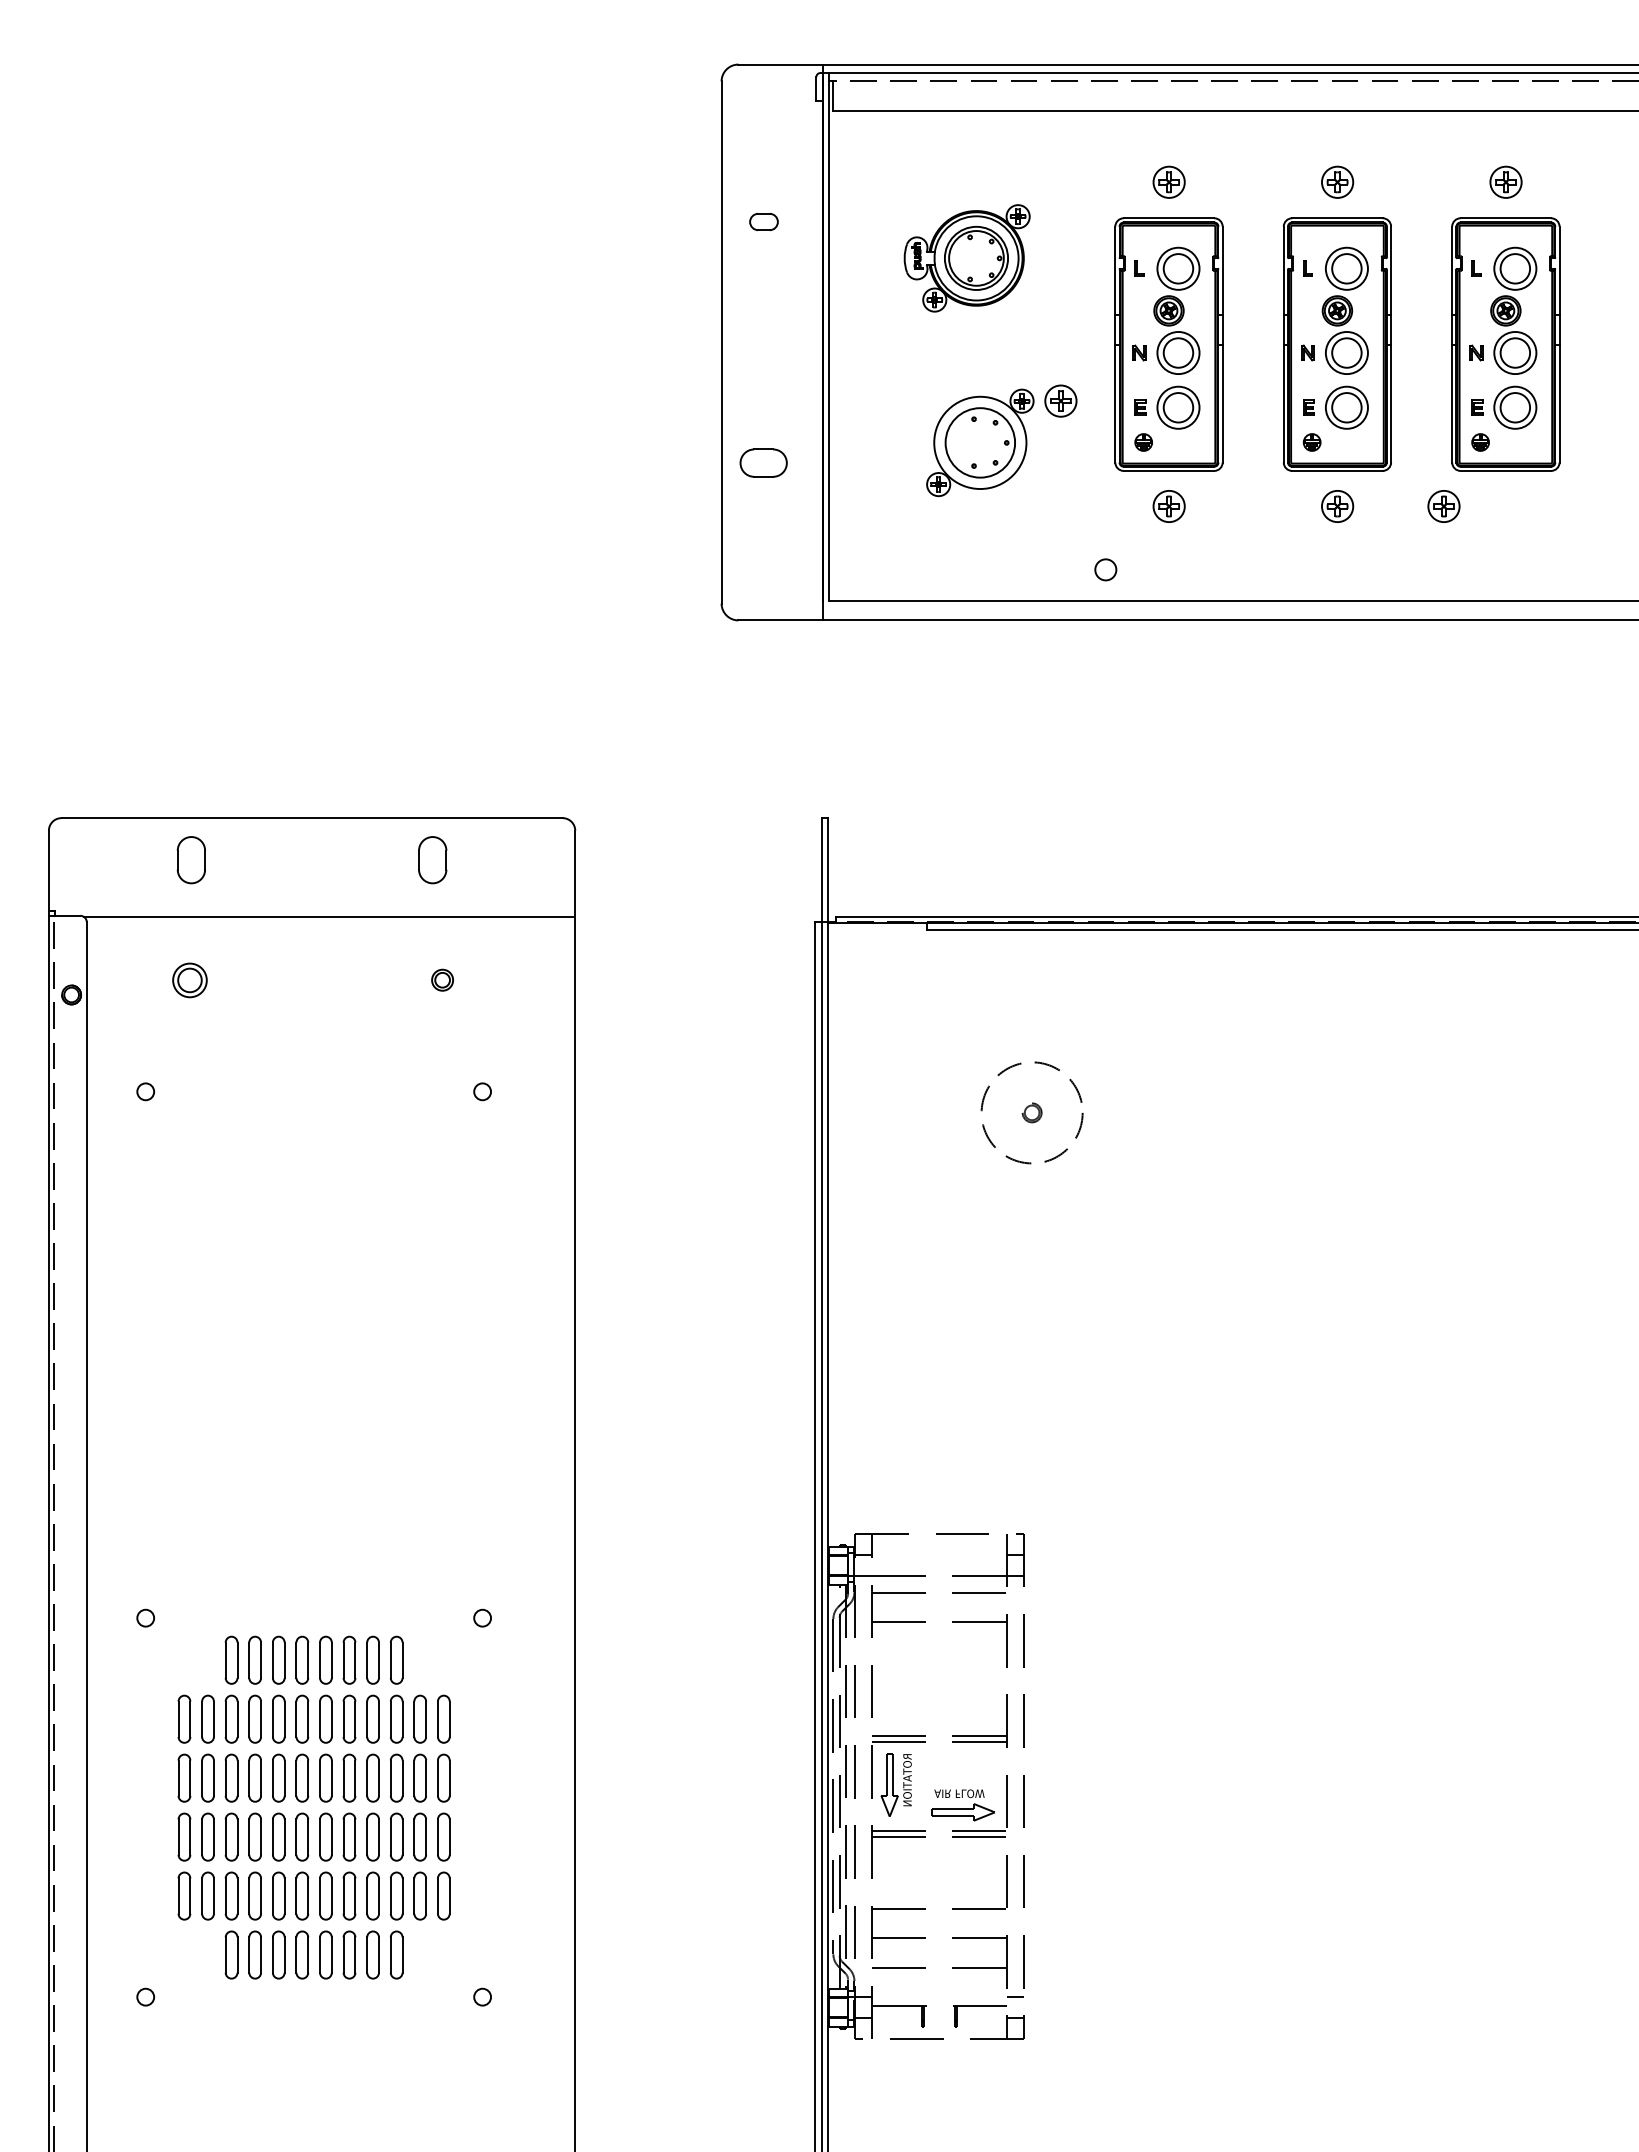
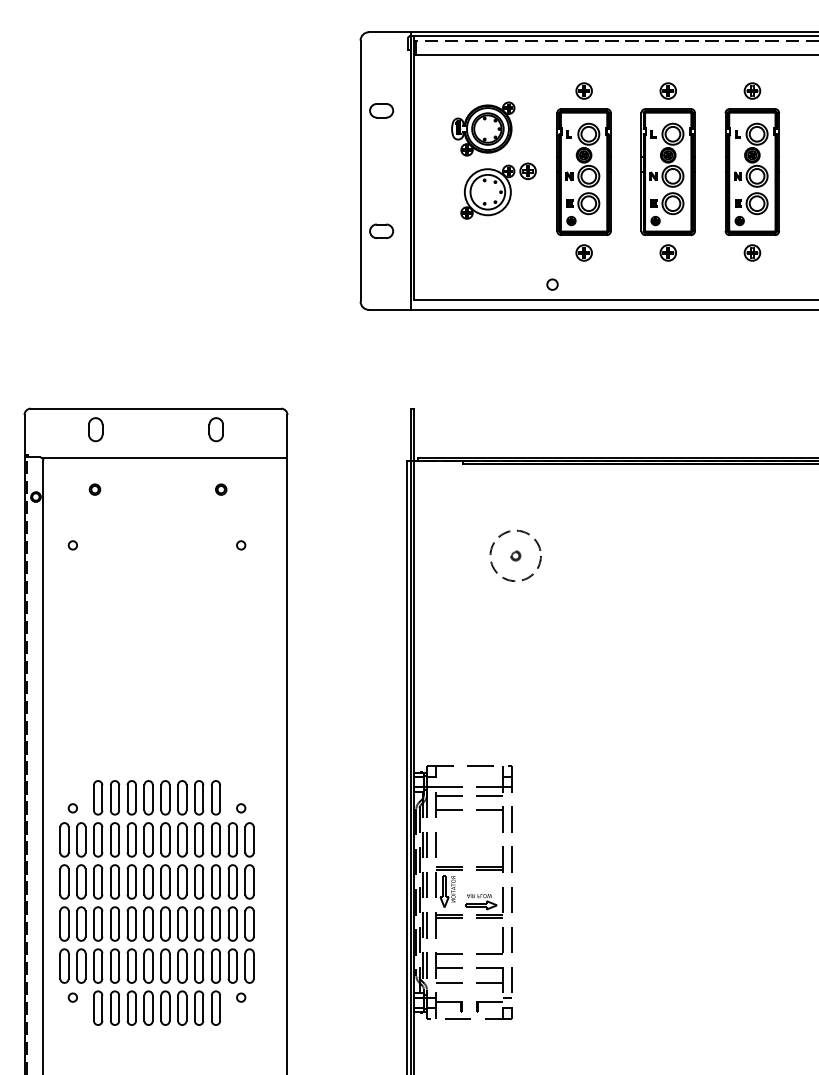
part: (763, 221) -> (381, 110), size x1.67
part: (1001, 439) -> (498, 190), moved
part: (1444, 505) -> (752, 252), moved
part: (188, 979) -> (94, 489), size x0.62
part: (313, 1806) -> (156, 902), size x1.43

